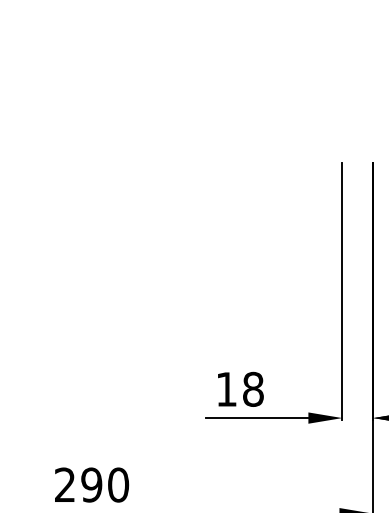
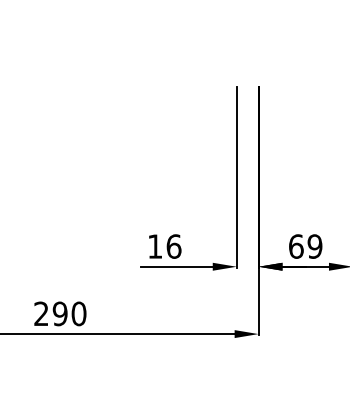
text: (252, 389) -> (173, 246), 18 -> 16

